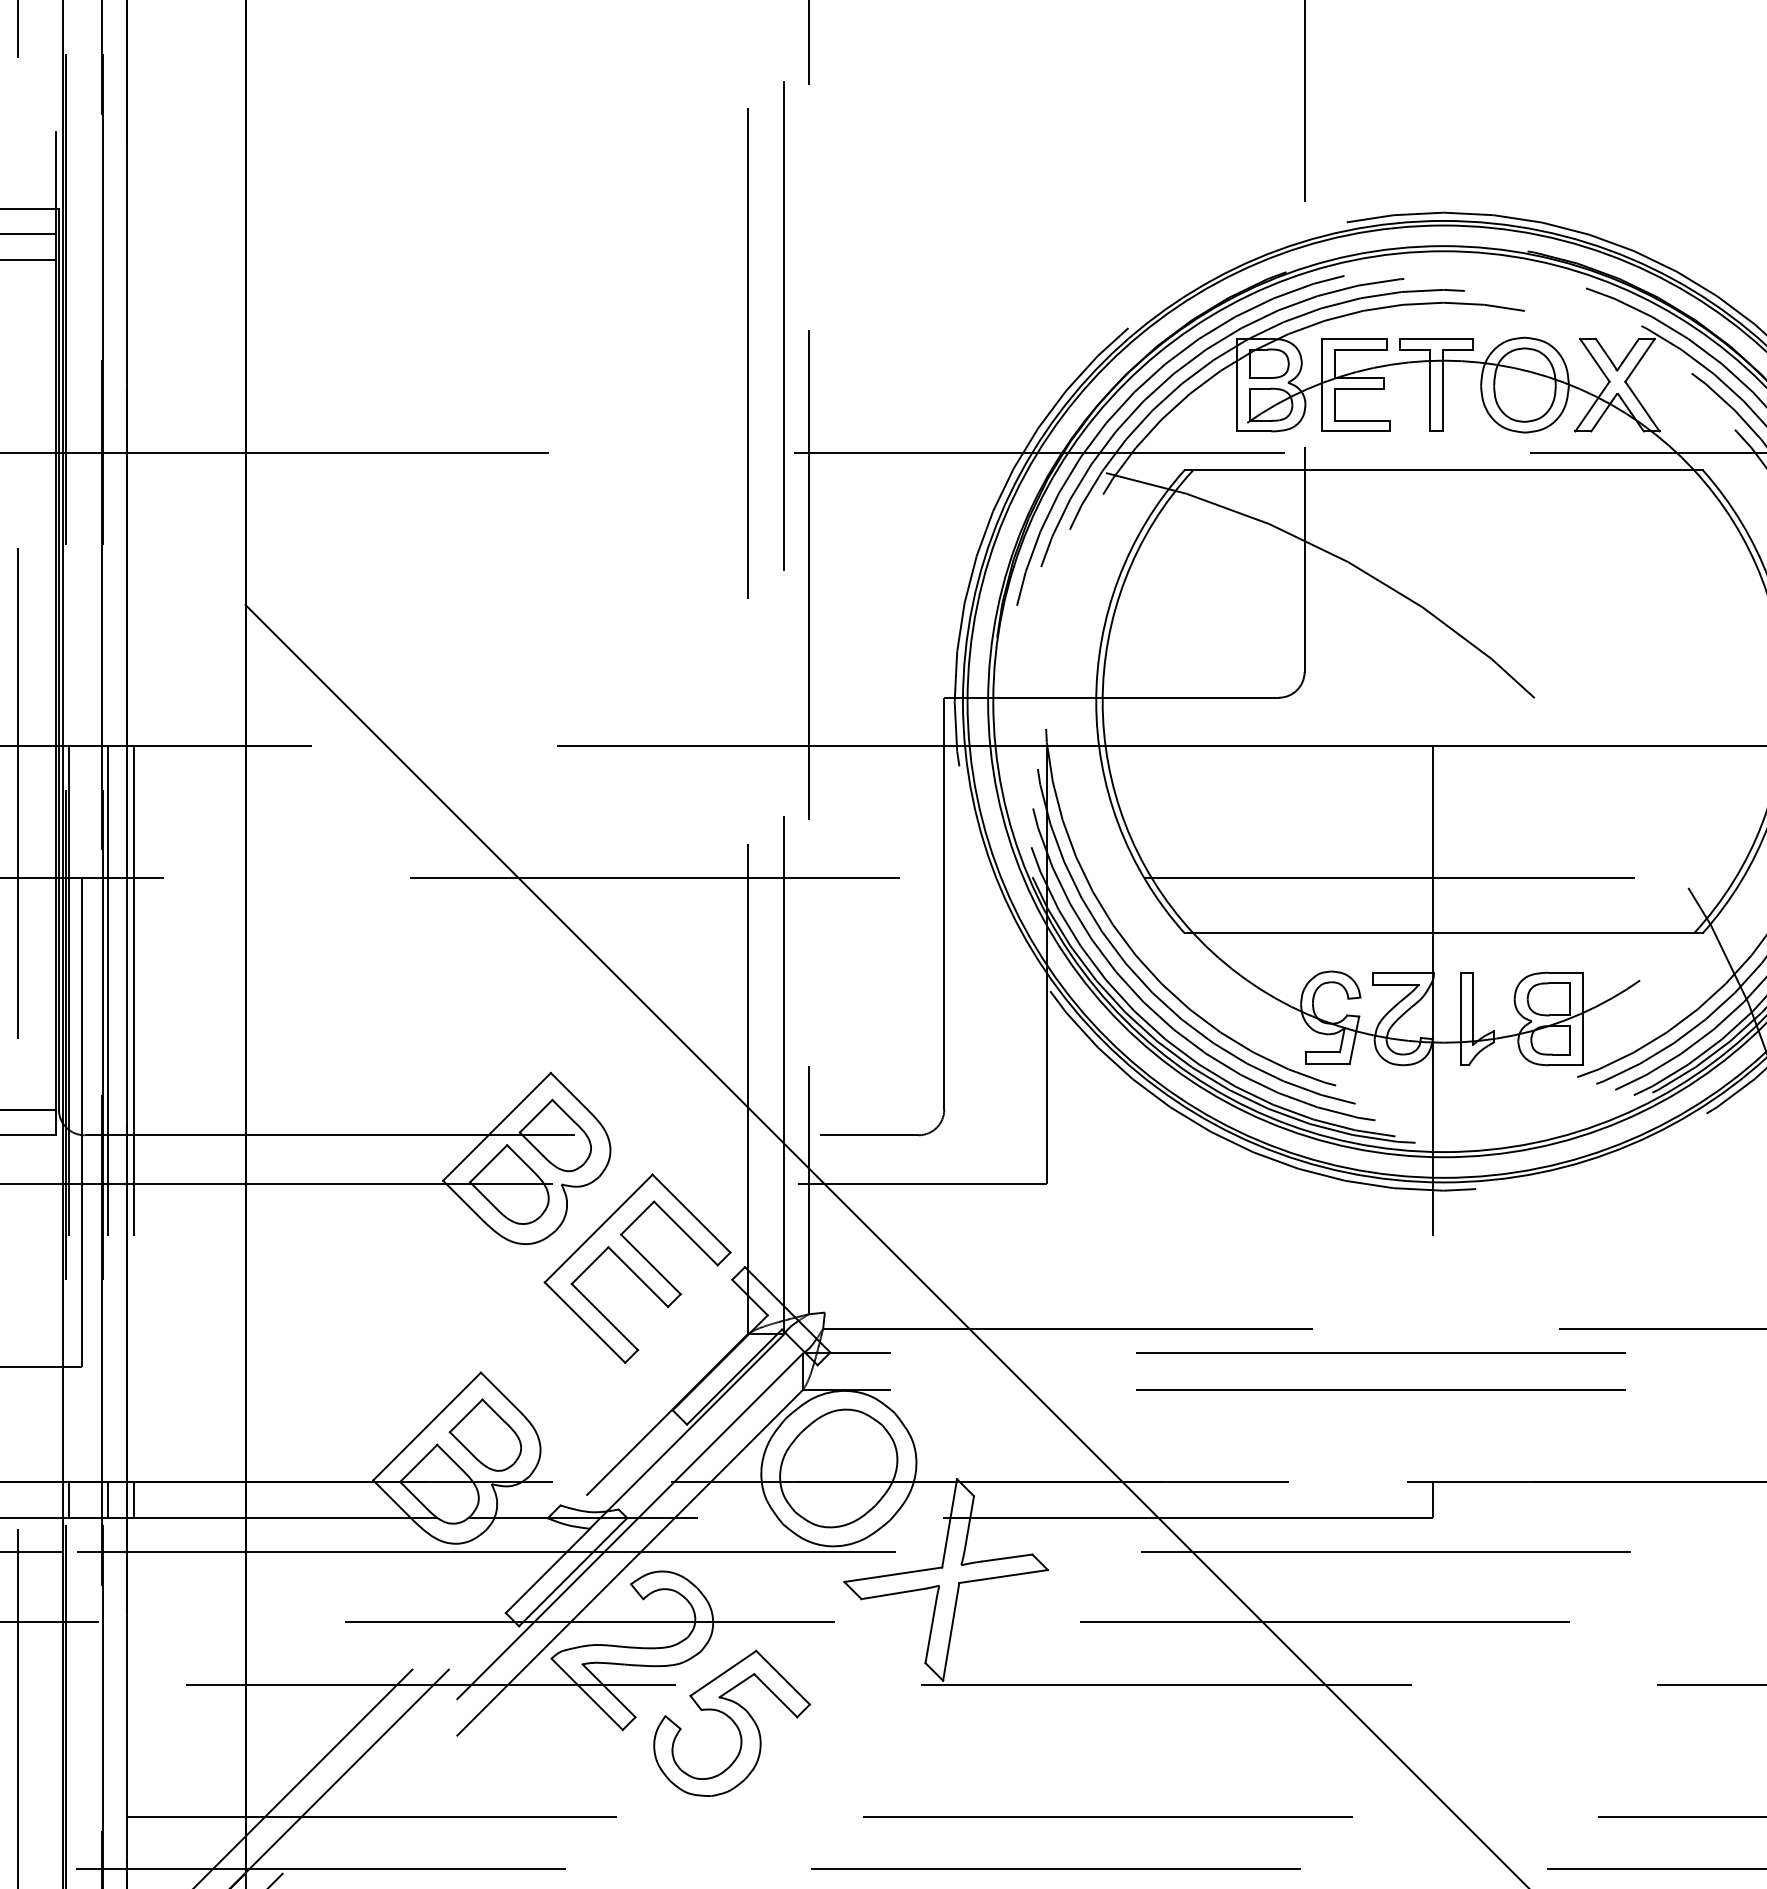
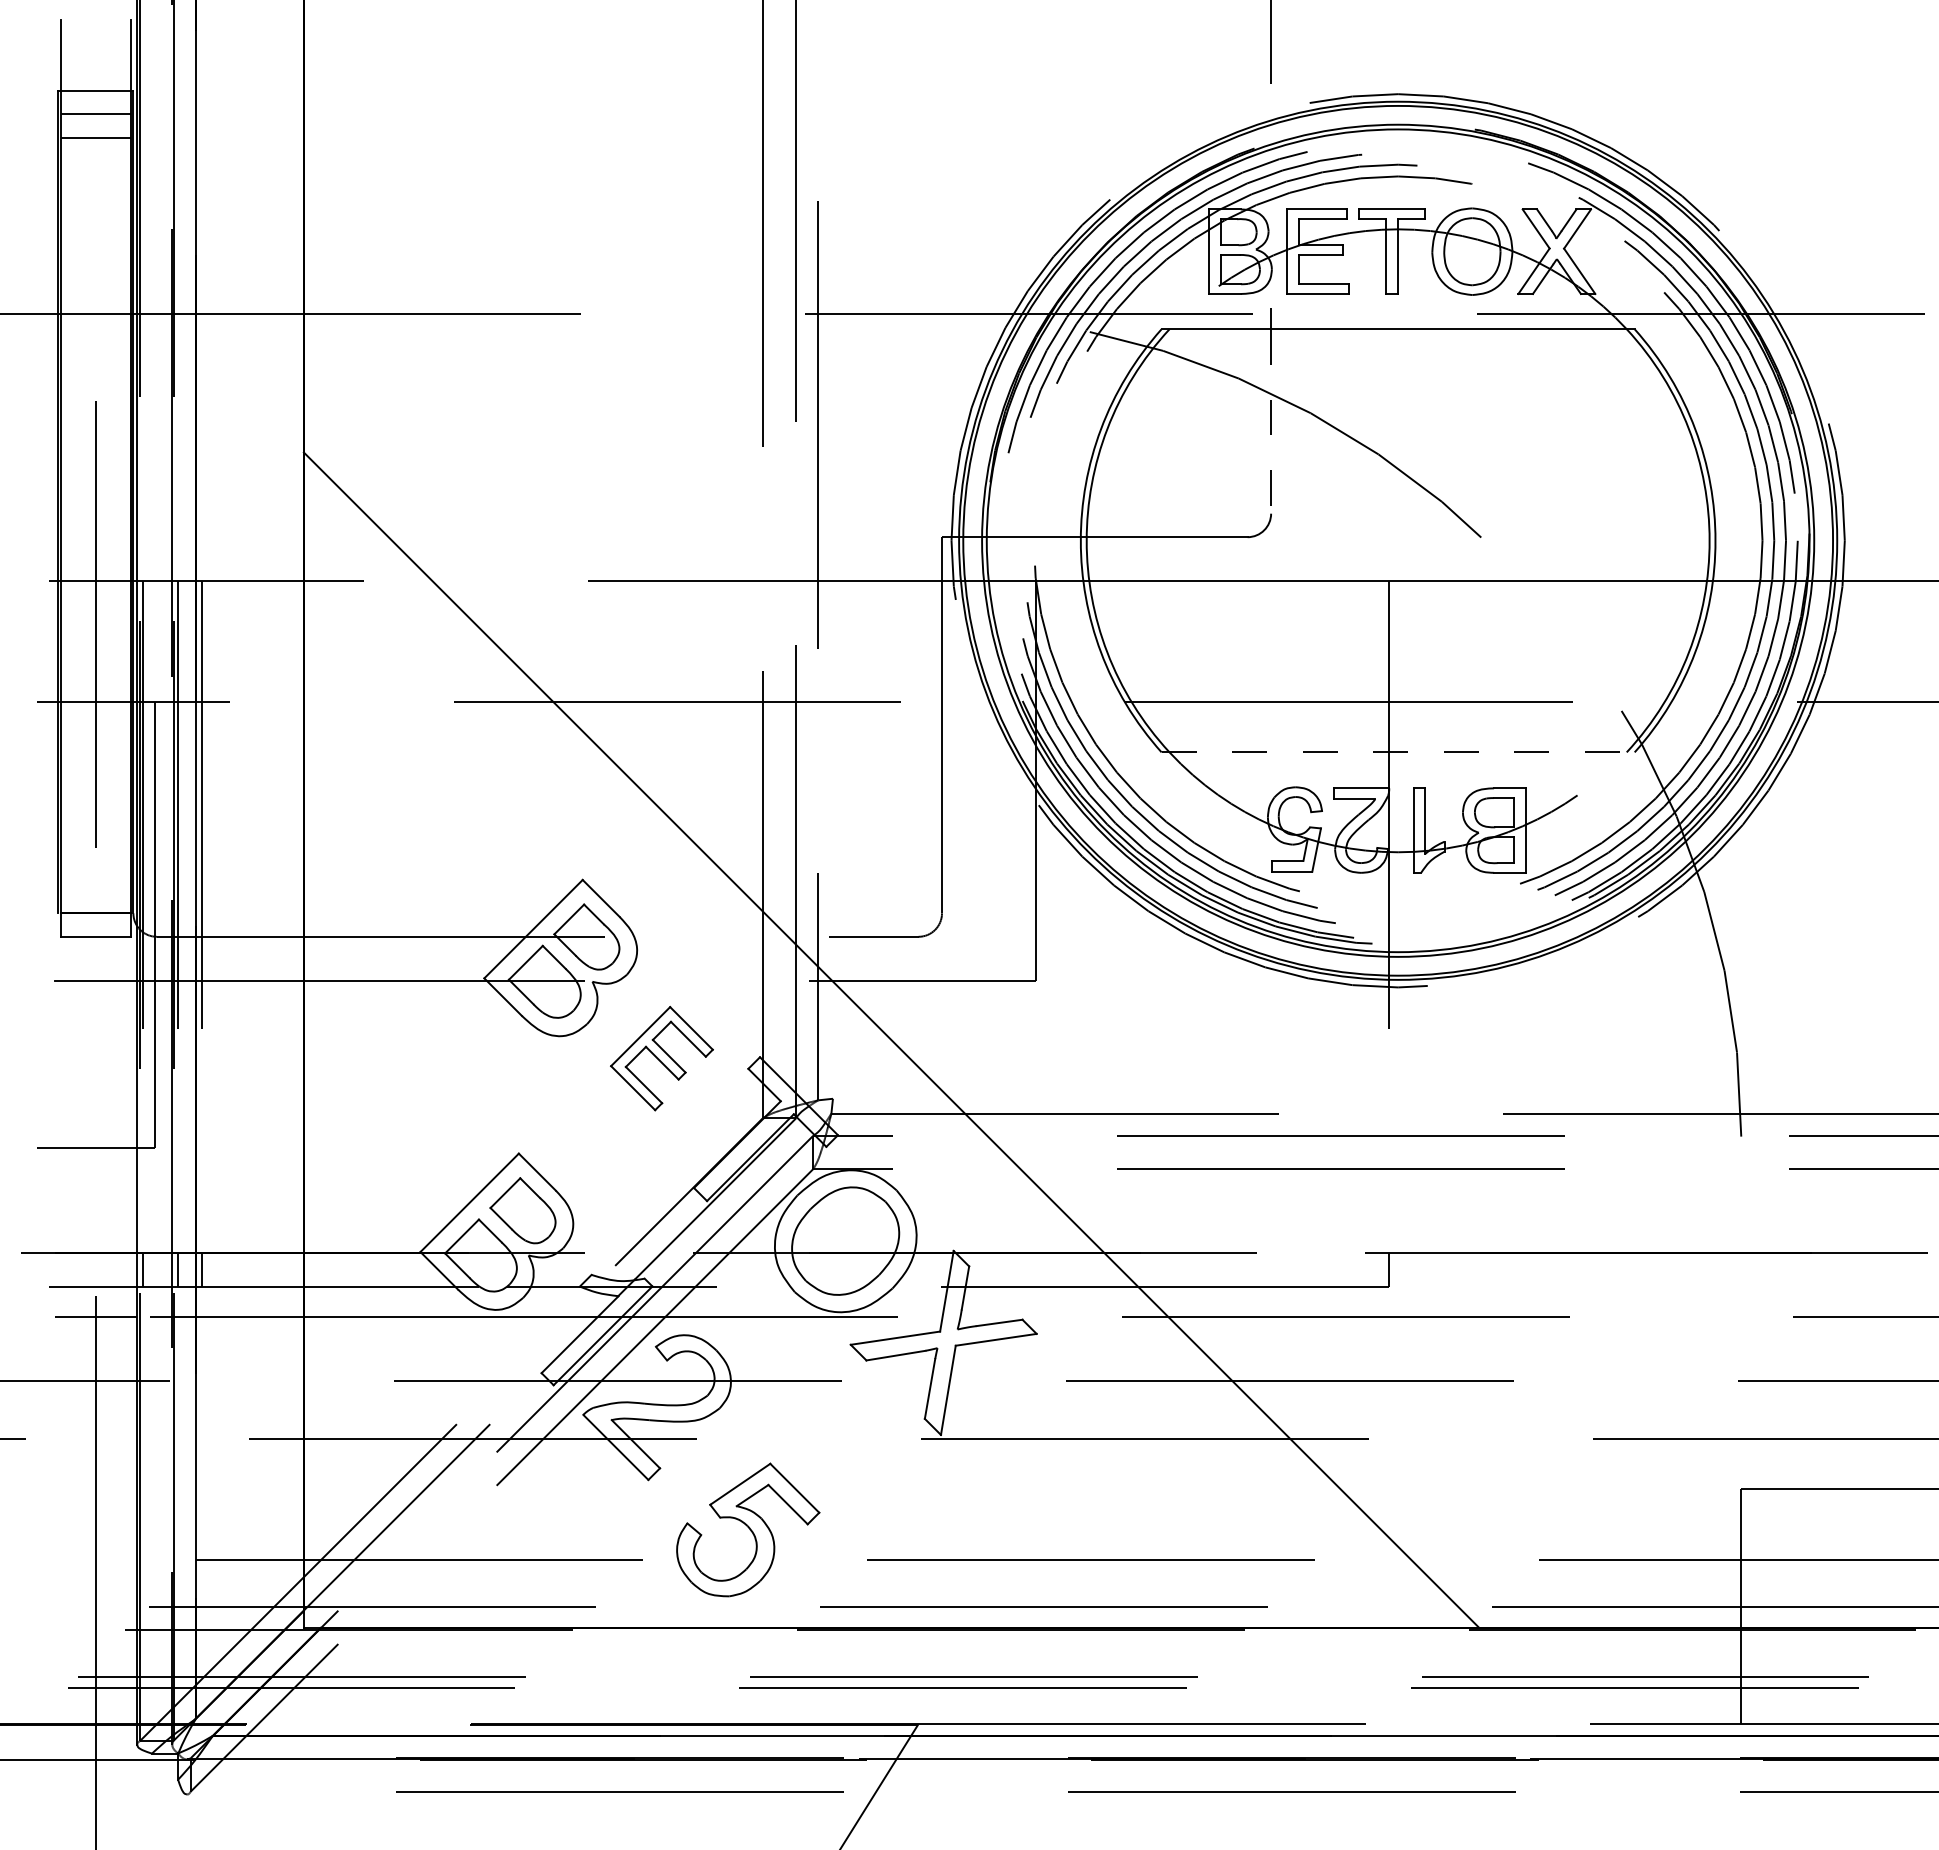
line: (1305, 571) -> (1271, 421), solid -> dashed
line: (1444, 933) -> (1398, 752), solid -> dashed
part: (637, 1268) -> (661, 1058), size x0.6
part: (732, 1722) -> (748, 1529), moved

